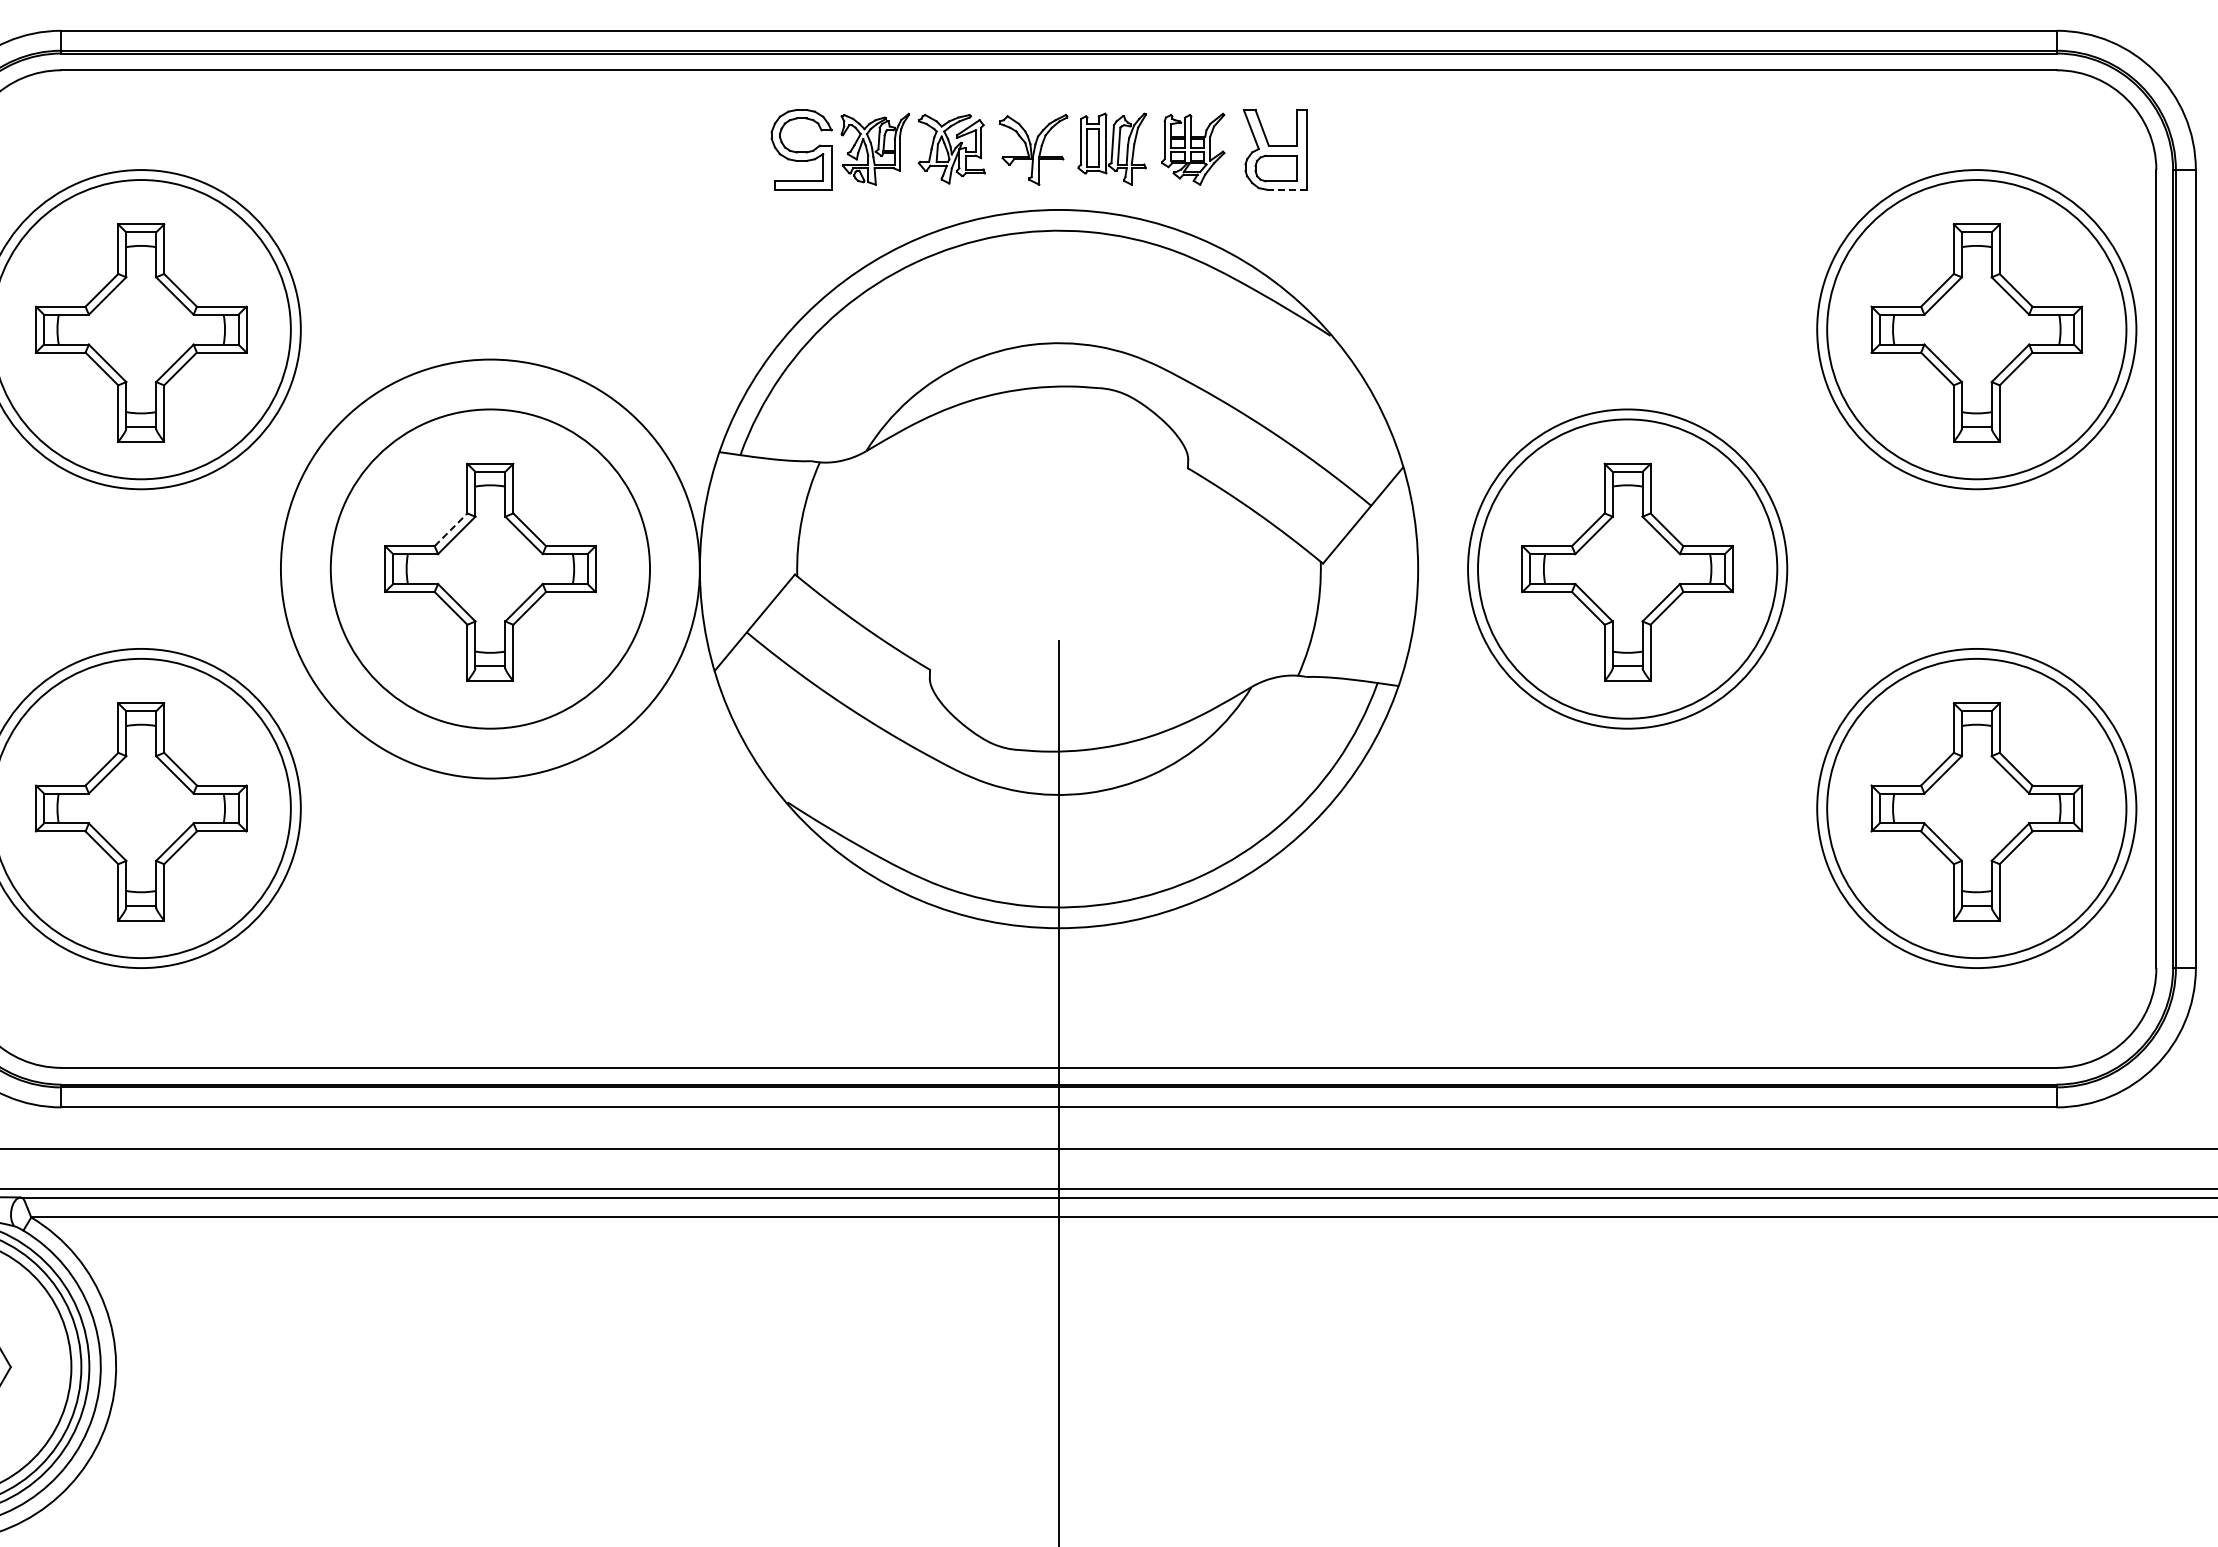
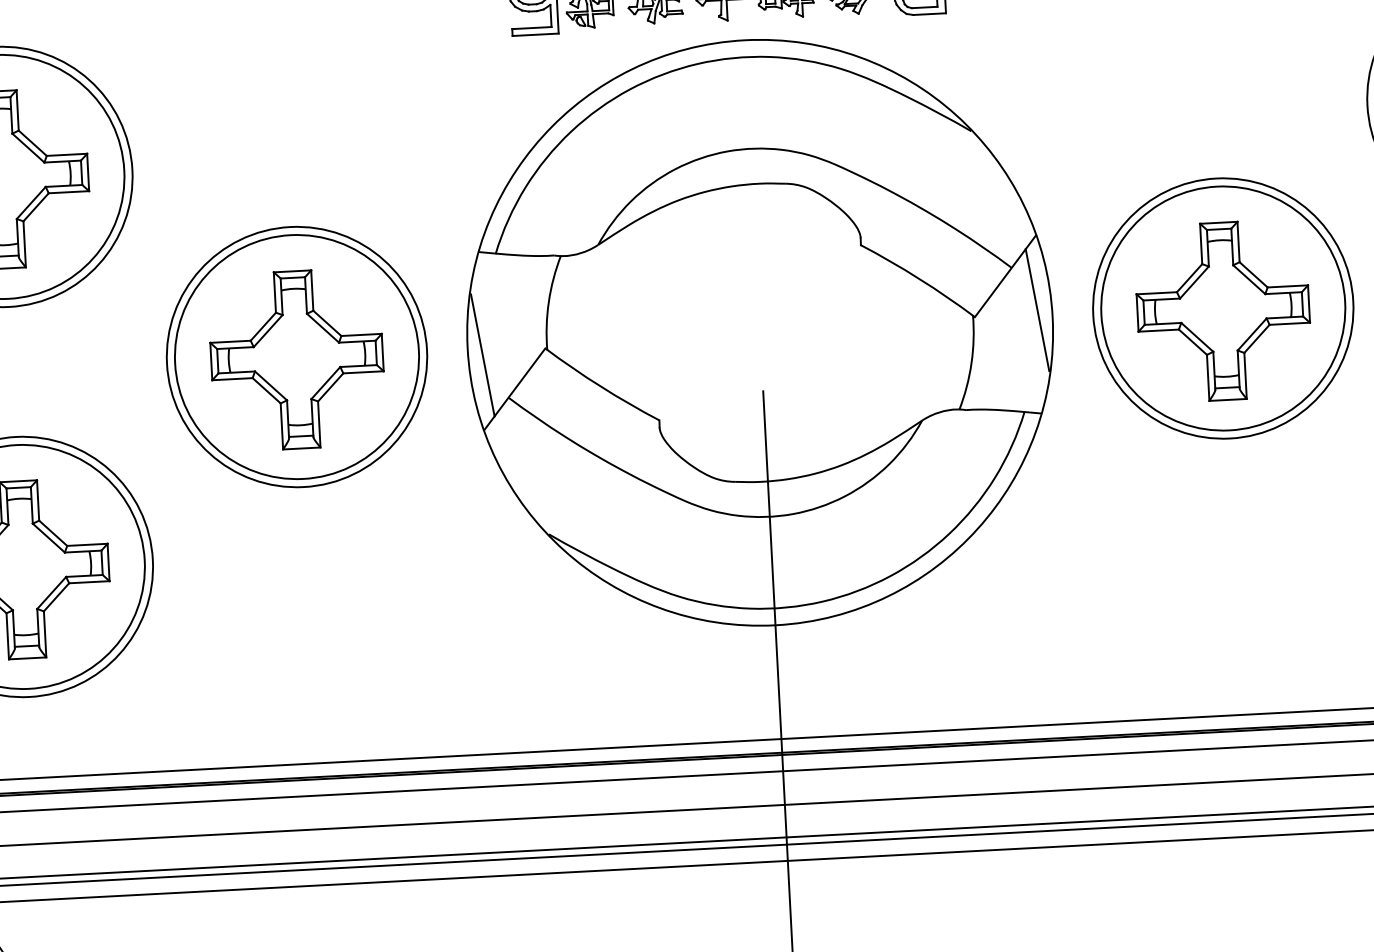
line: (1287, 189) -> (930, 13), dashed -> solid
line: (451, 529) -> (263, 326), dashed -> solid
line: (1399, 558) -> (1037, 309), added
circle: (490, 568) -> (297, 356), size x0.71
line: (717, 578) -> (482, 355), added

